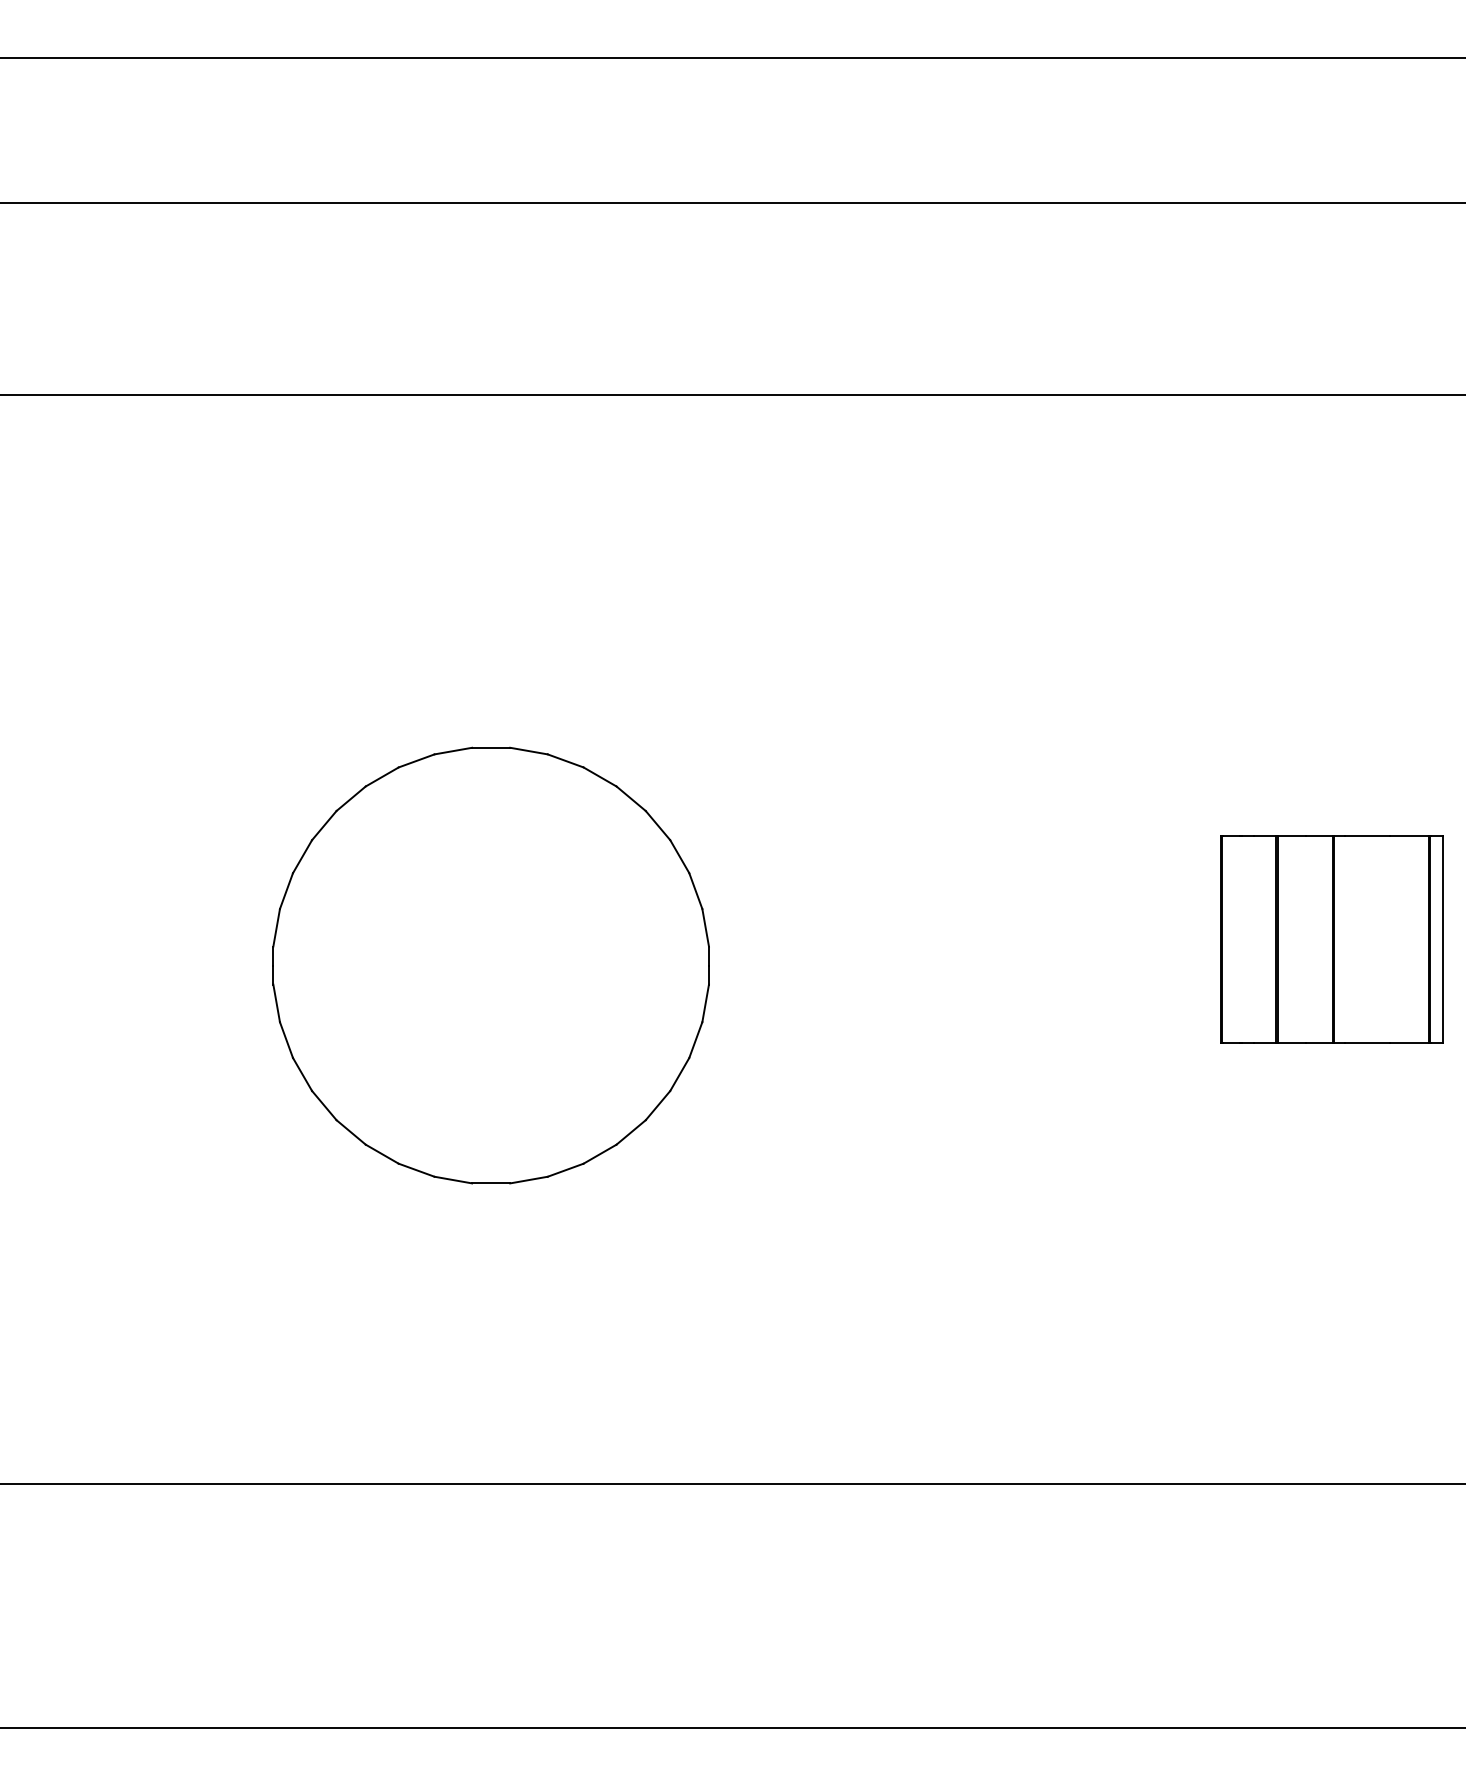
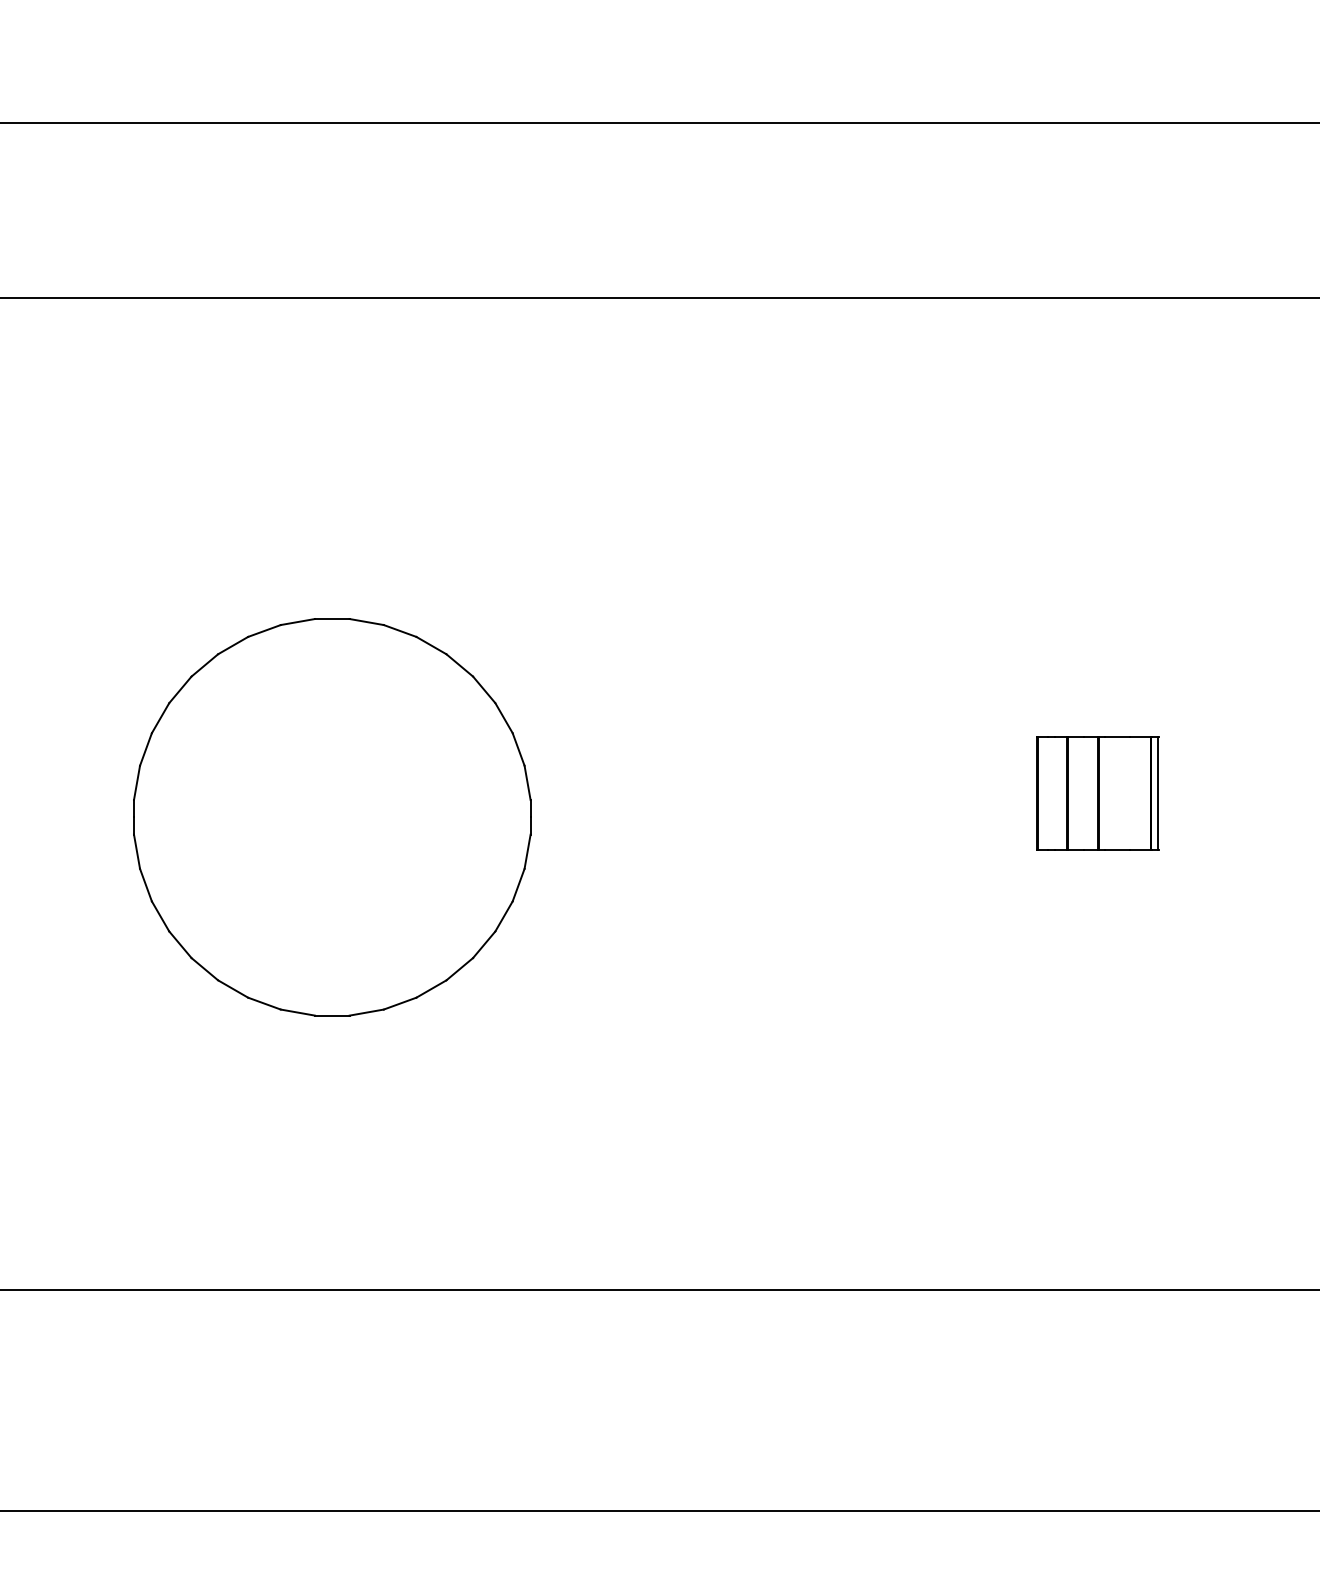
part: (1331, 939) -> (1097, 793), size x0.6

